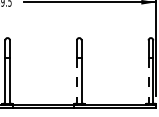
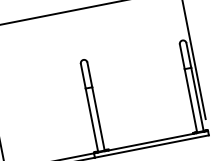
line: (76, 81) -> (91, 120), dashed -> solid
line: (148, 81) -> (190, 101), dashed -> solid

